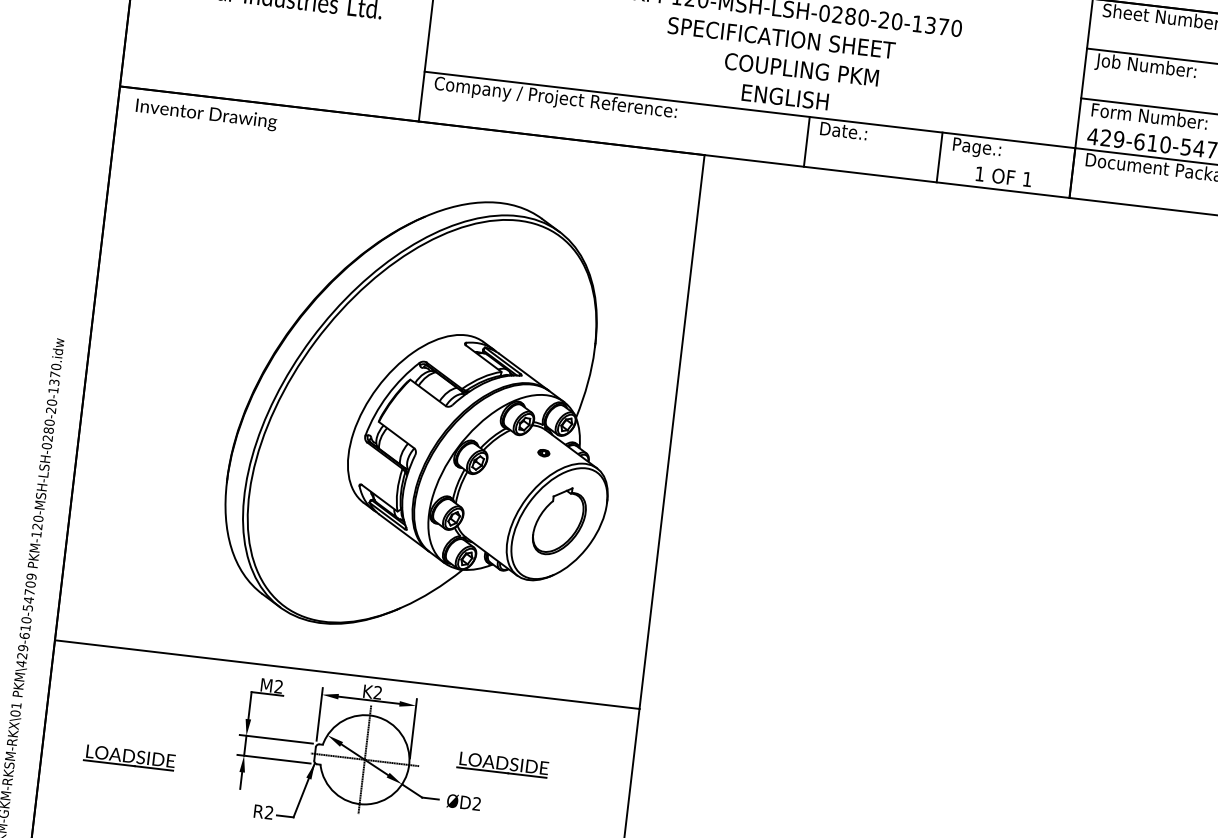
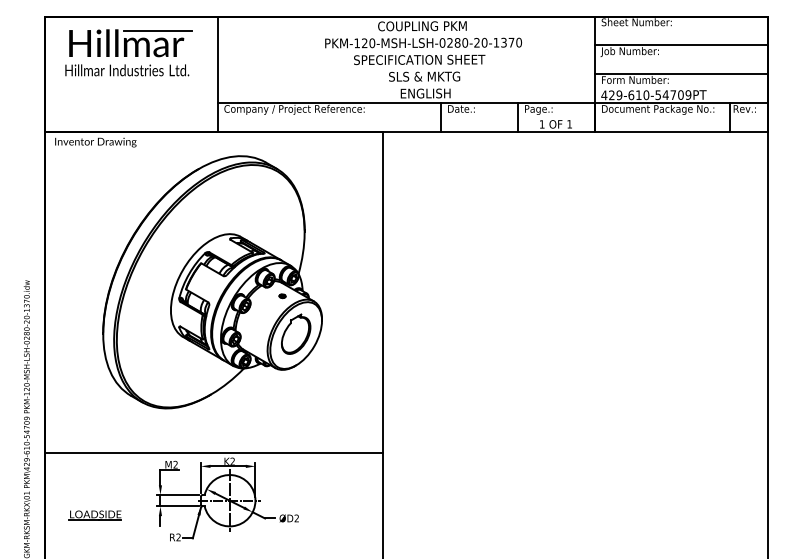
text: (800, 69) -> (432, 76), COUPLING PKM -> SLS & MKTG
part: (425, 415) -> (212, 282), moved
part: (501, 765) -> (308, 494), removed

